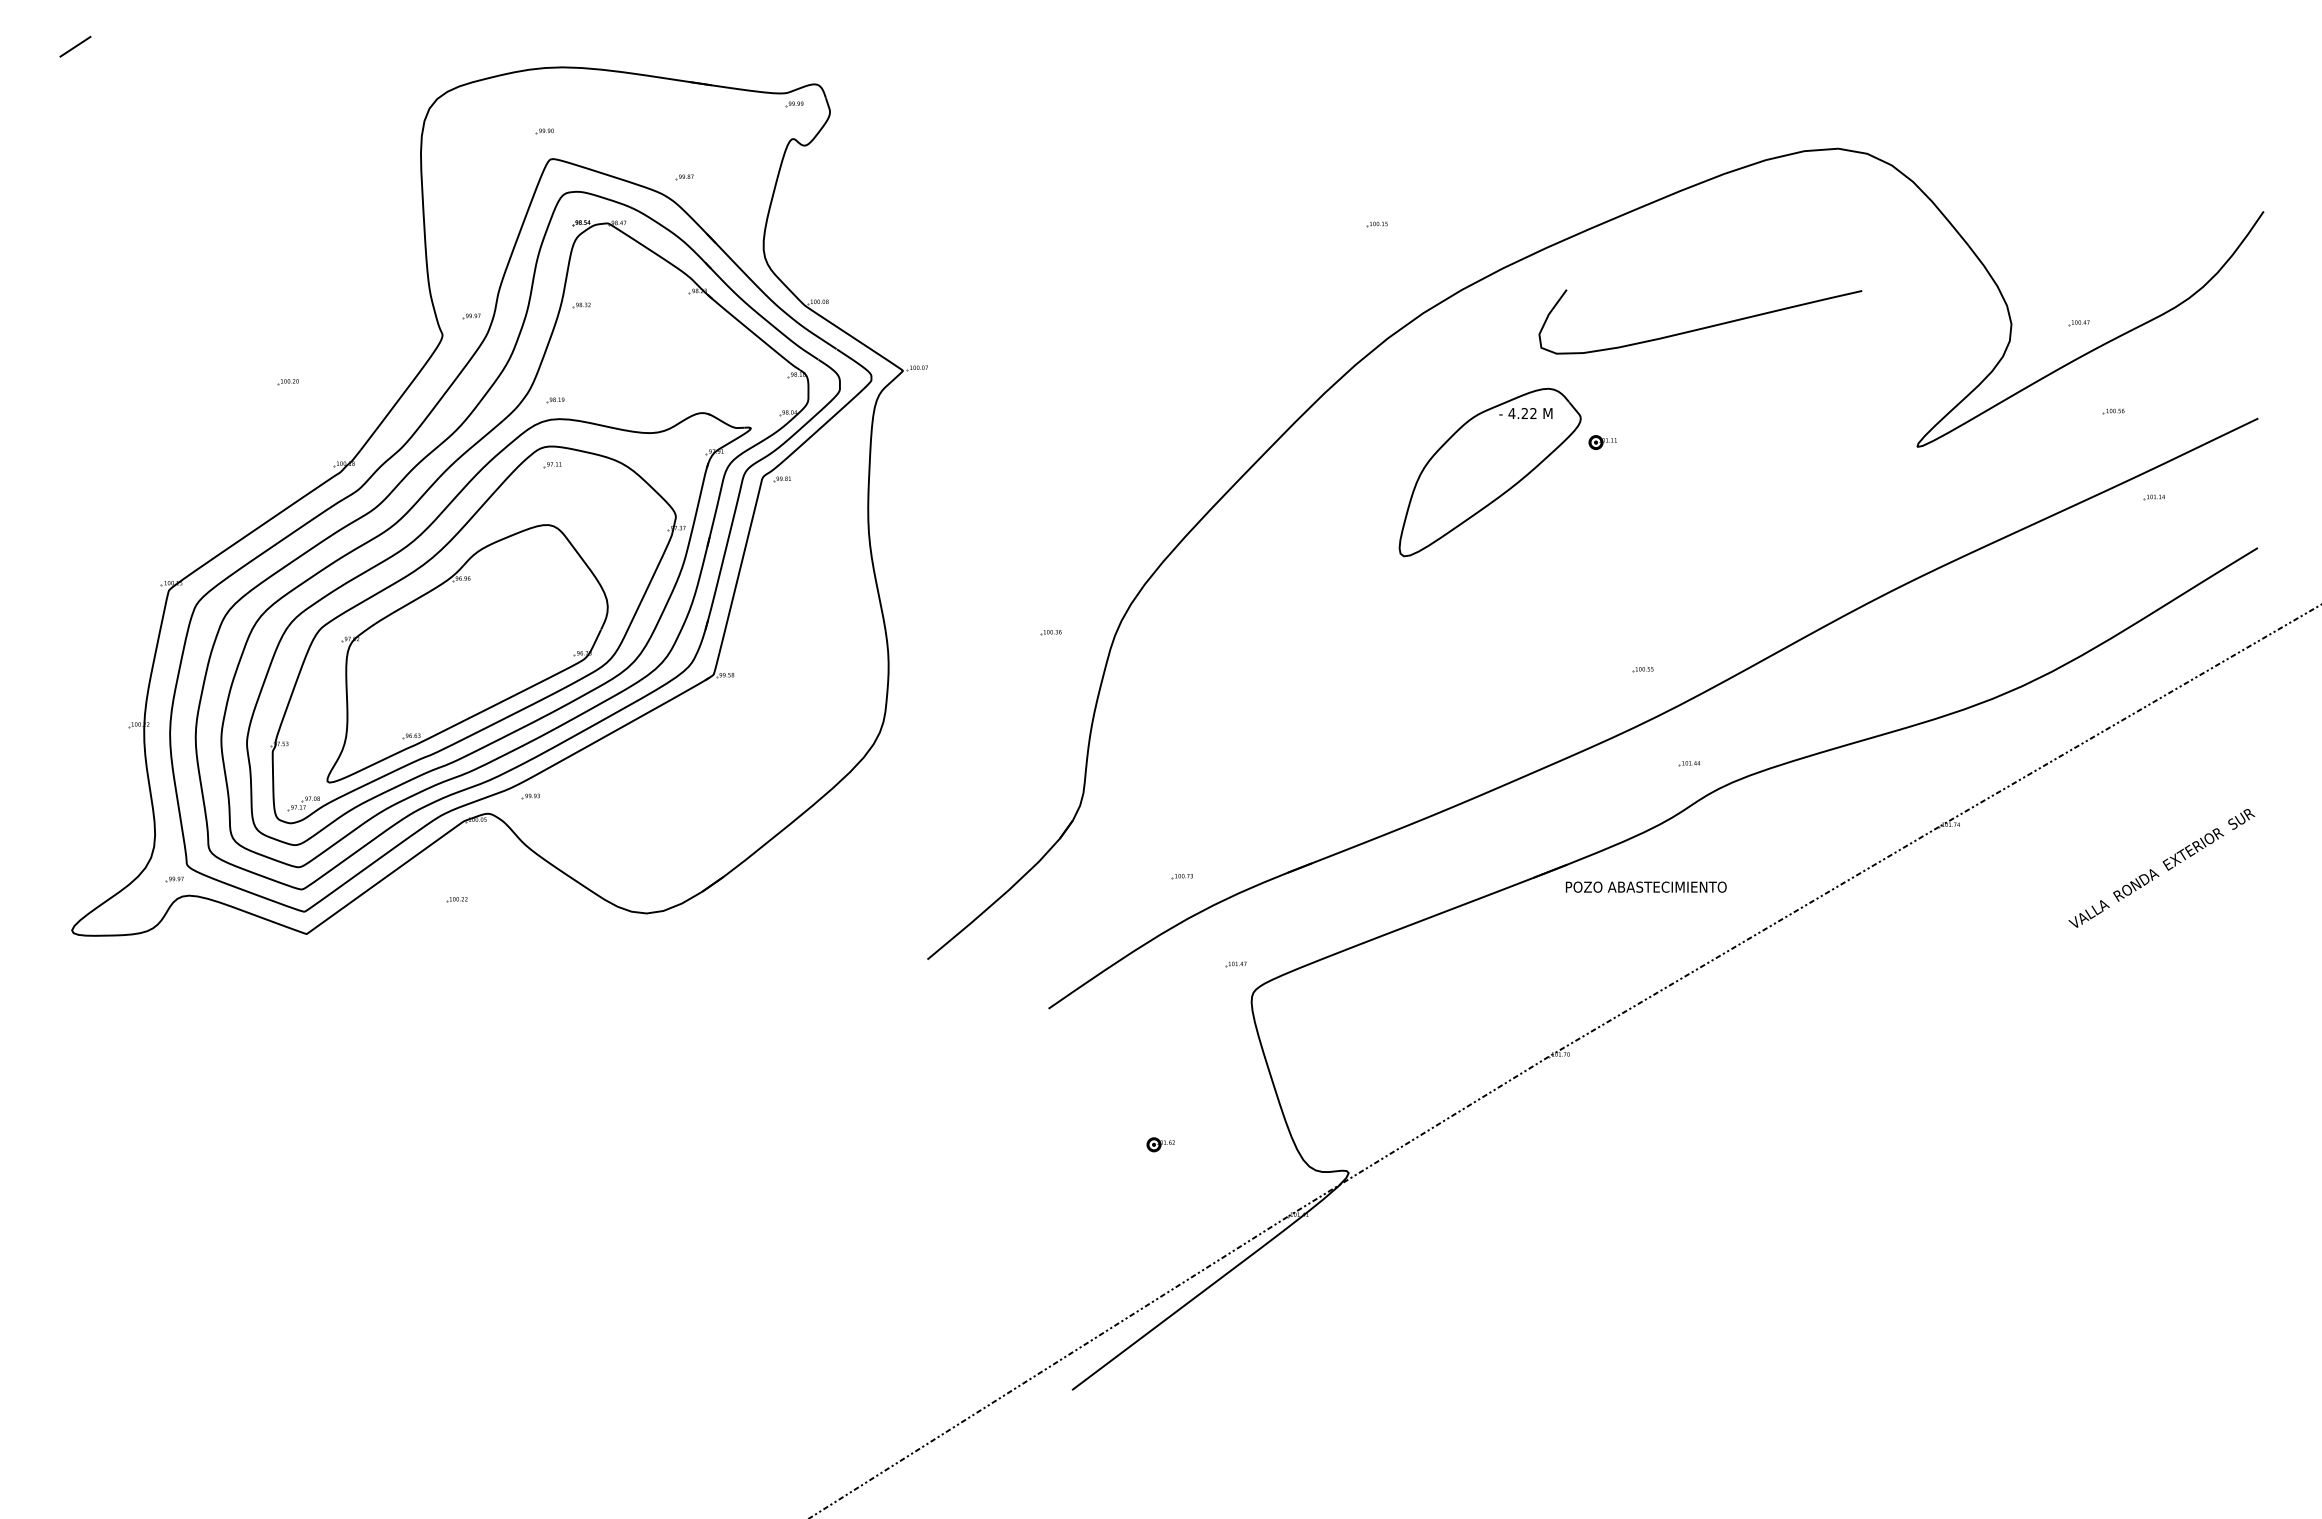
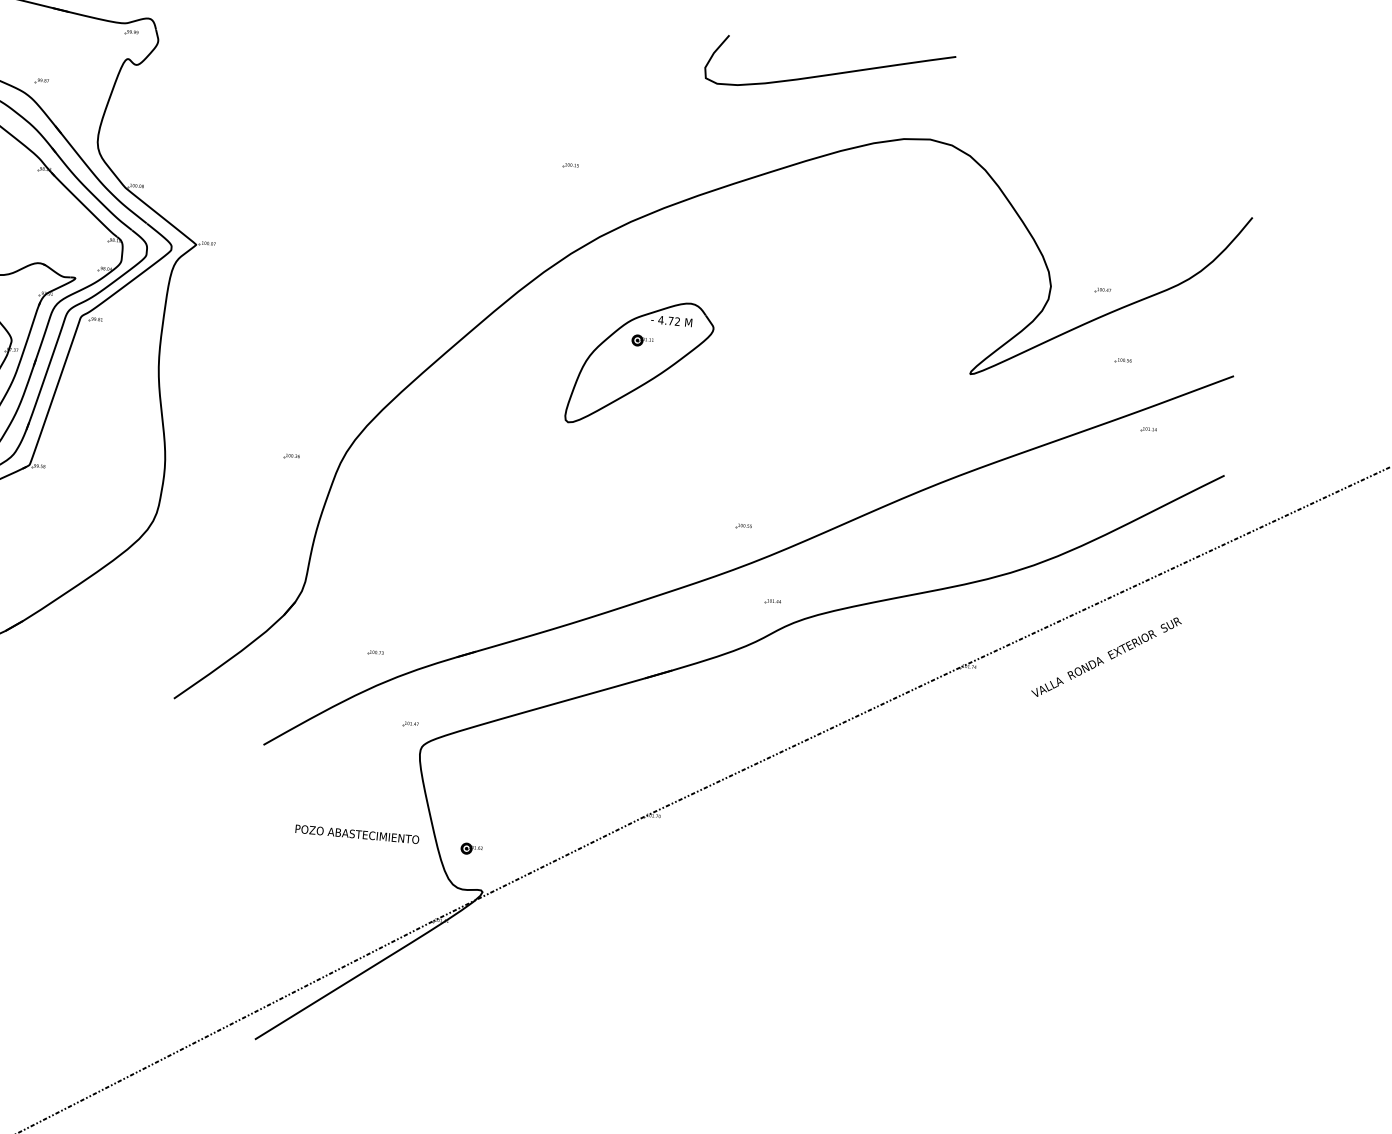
curve: (1701, 327) -> (830, 73), moved
text: (1524, 413) -> (670, 321), 4.22 -> 4.72
part: (1602, 442) -> (642, 340), moved
text: (2161, 868) -> (1106, 657), moved
text: (1646, 886) -> (357, 833), moved
part: (1160, 1144) -> (471, 848), moved

